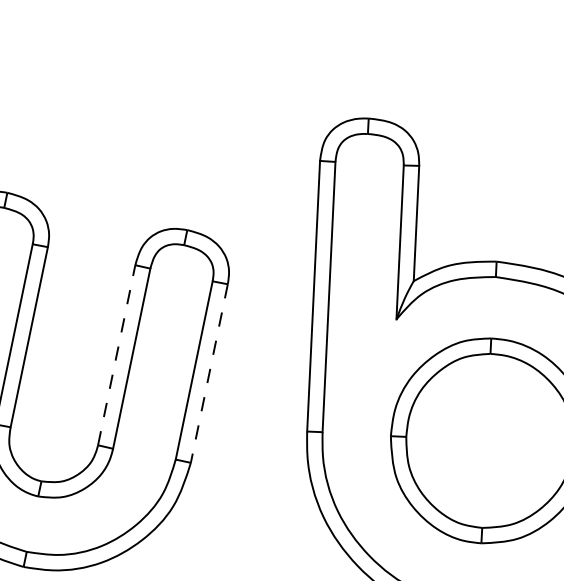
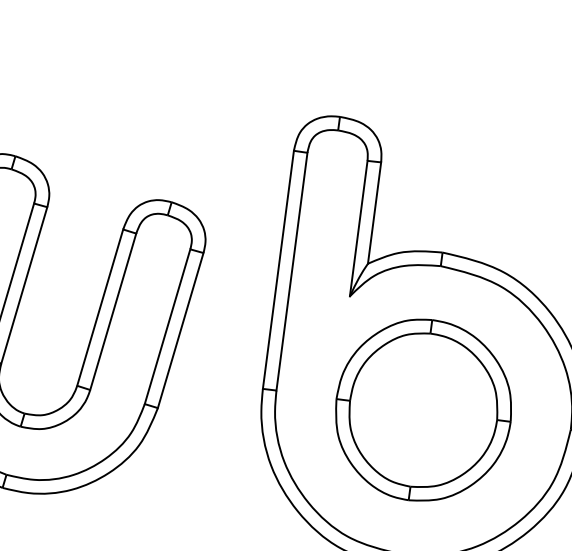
line: (117, 355) -> (100, 307), dashed -> solid
line: (209, 373) -> (180, 330), dashed -> solid

